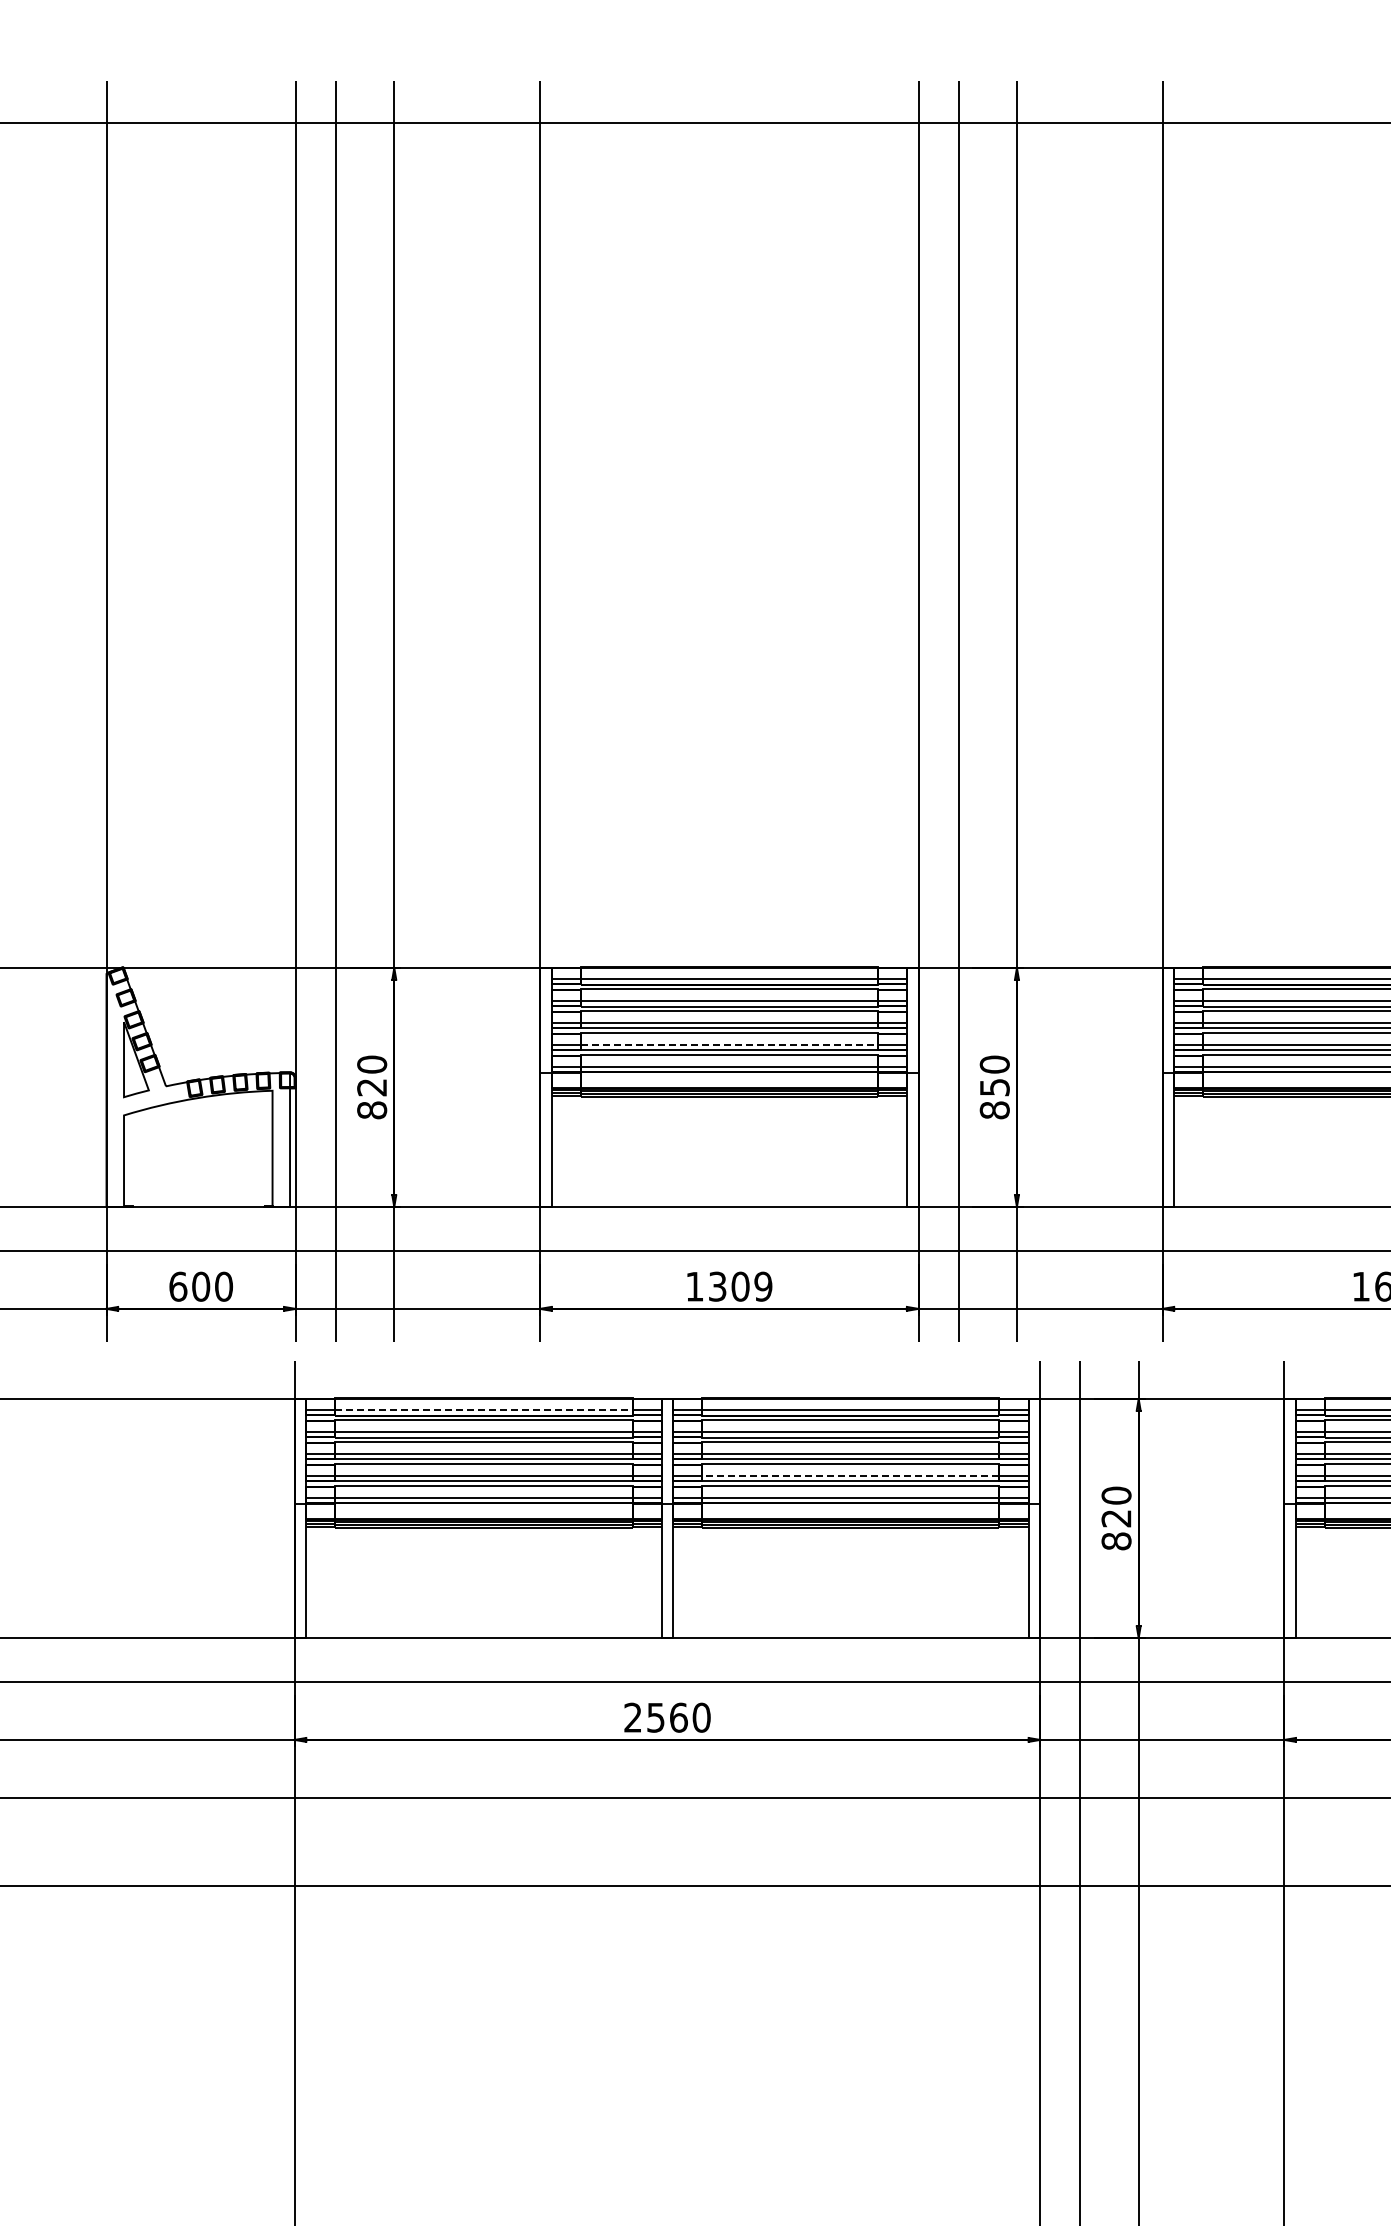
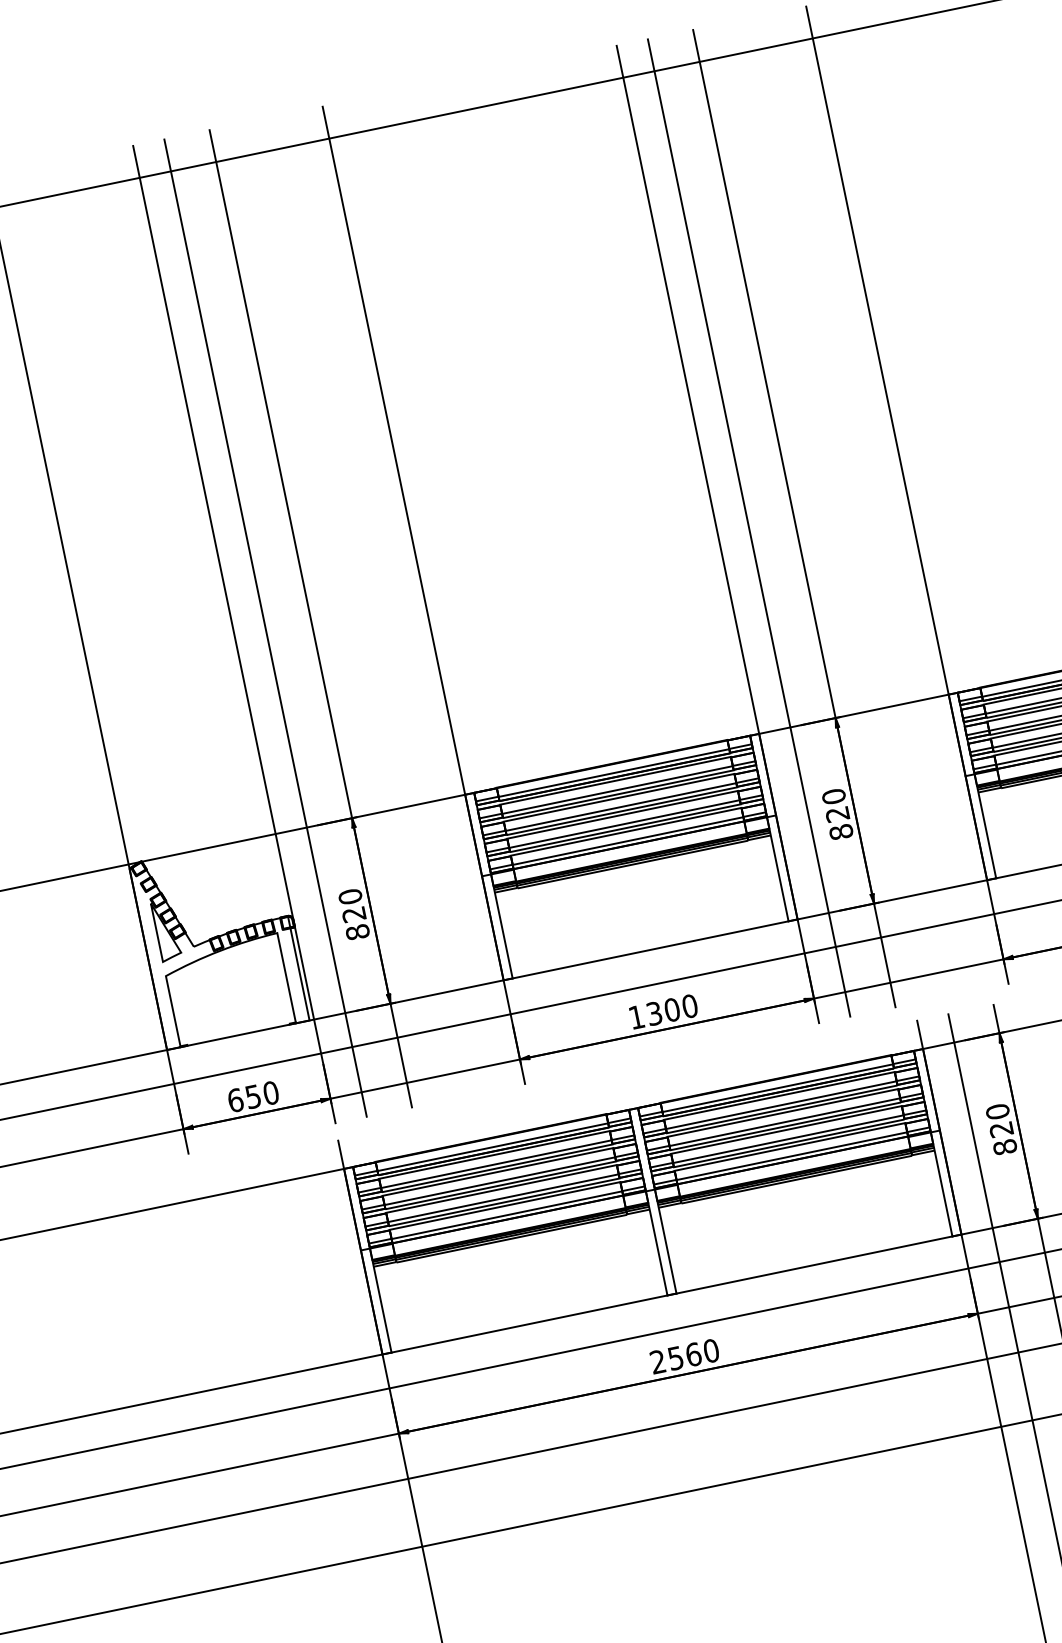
line: (729, 1044) -> (624, 823), dashed -> solid
text: (994, 1087) -> (837, 814), 850 -> 820
text: (201, 1286) -> (253, 1096), 600 -> 650
text: (763, 1286) -> (690, 1006), 1309 -> 1300
line: (483, 1410) -> (492, 1147), dashed -> solid
line: (850, 1475) -> (787, 1138), dashed -> solid

